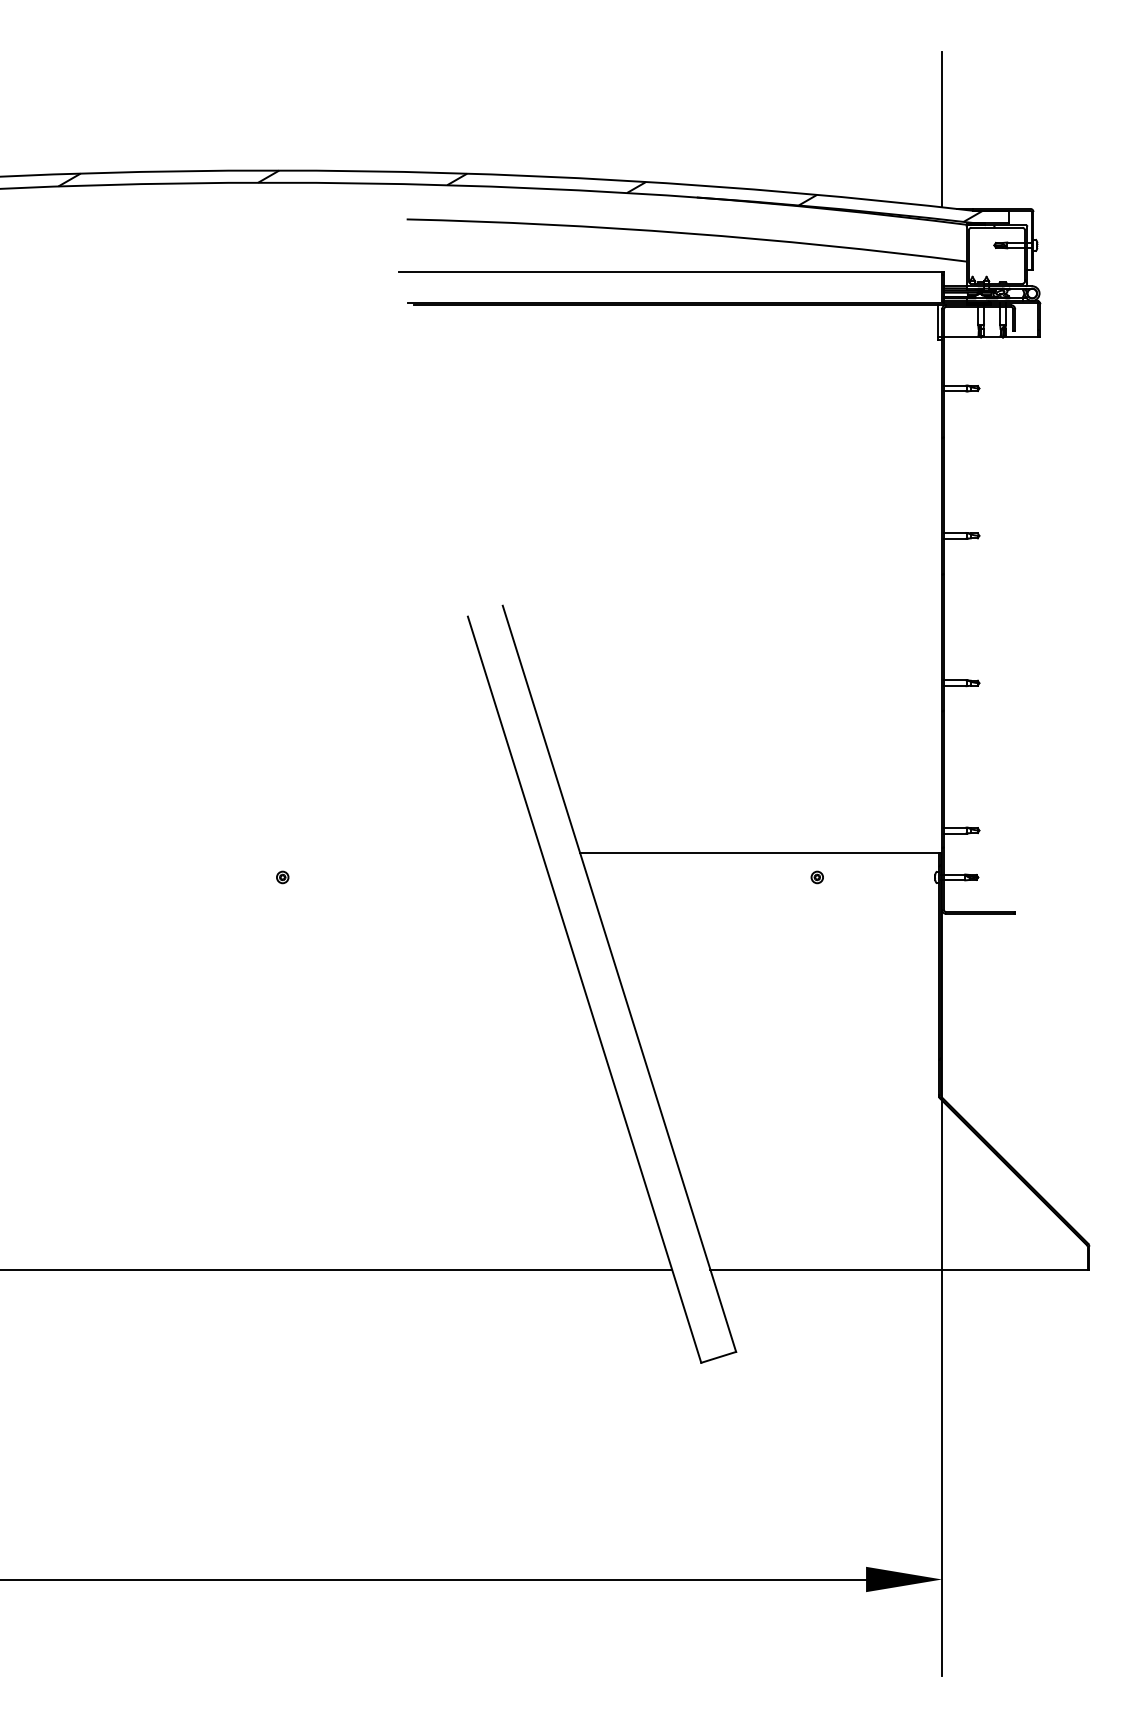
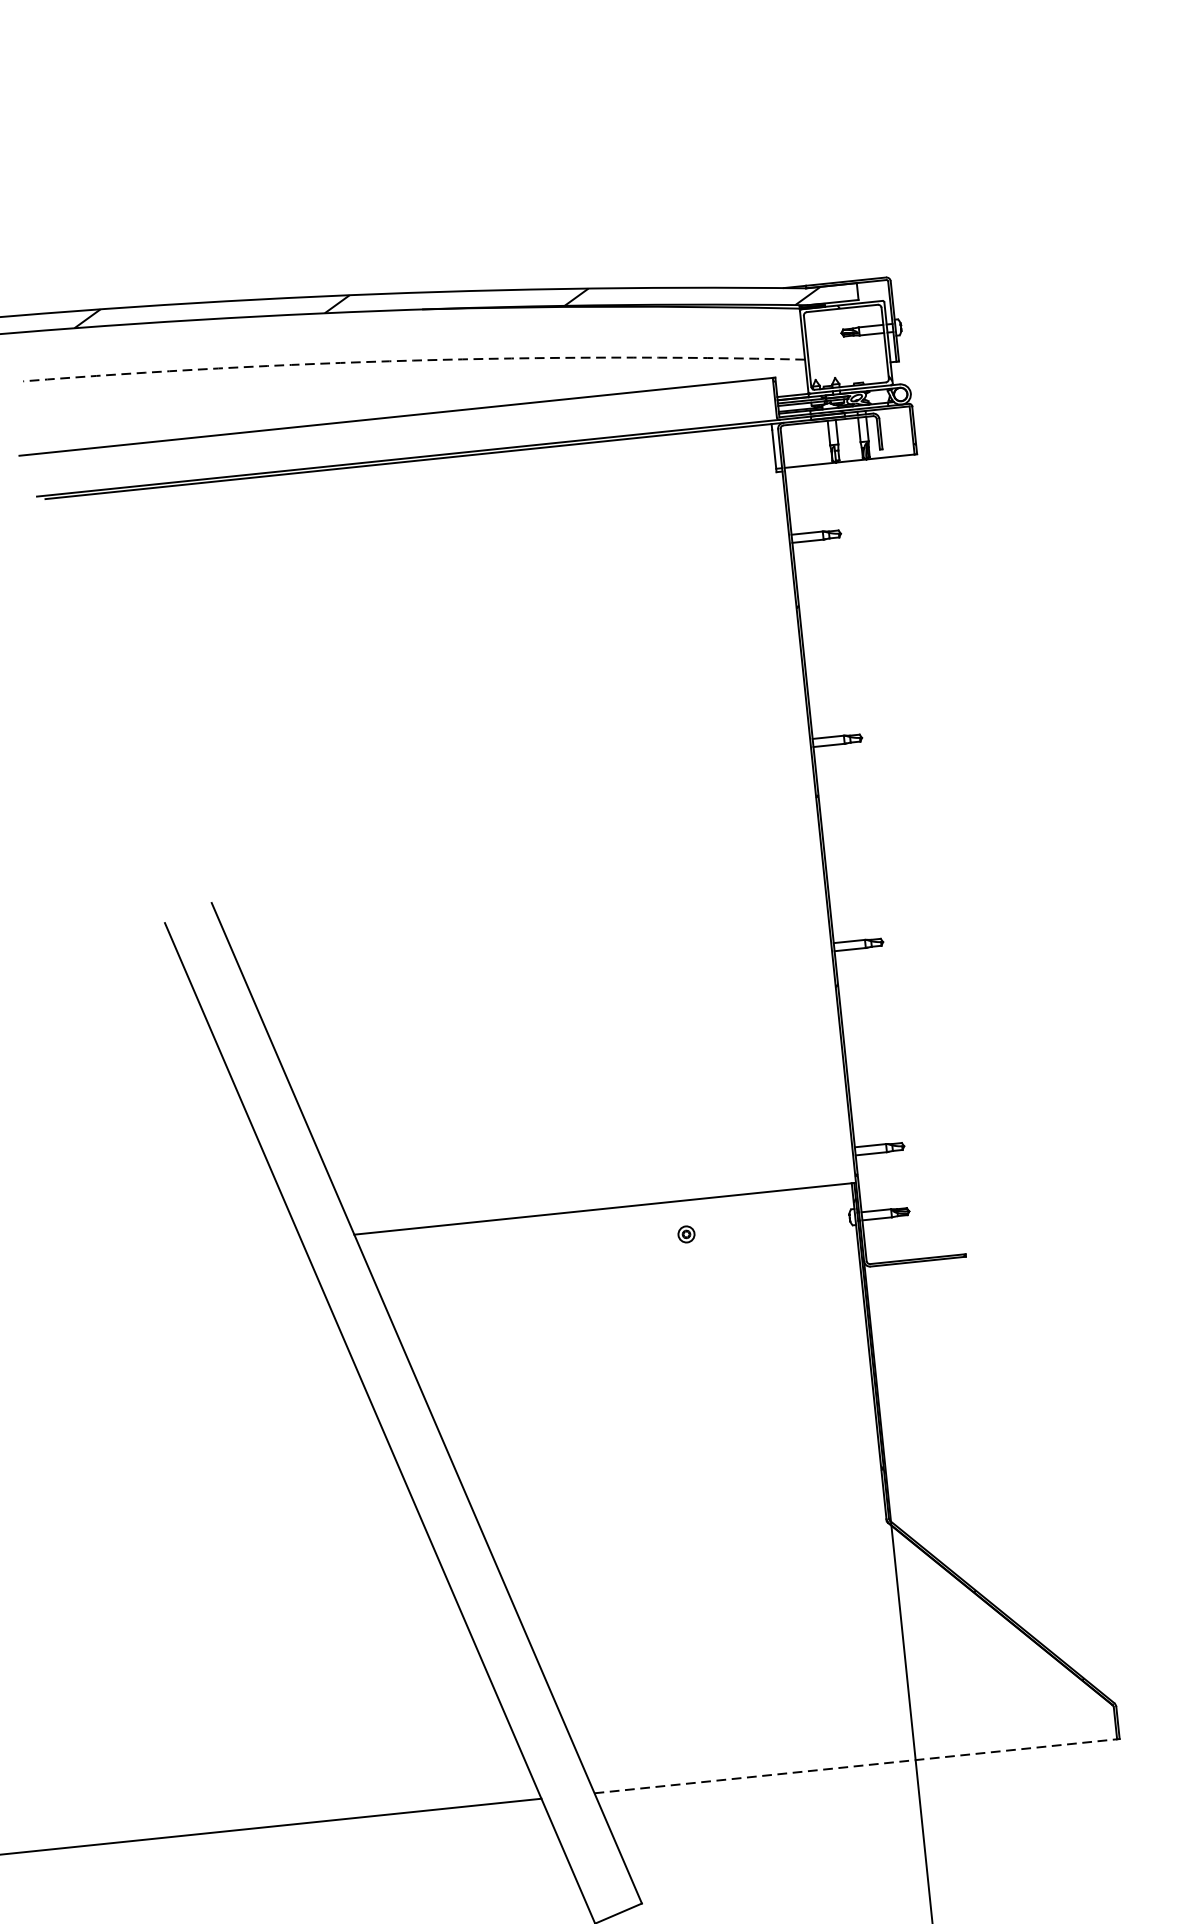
line: (942, 129) -> (752, 180), removed
arc: (687, 233) -> (414, 360), solid -> dashed
line: (898, 1269) -> (855, 1766), solid -> dashed

